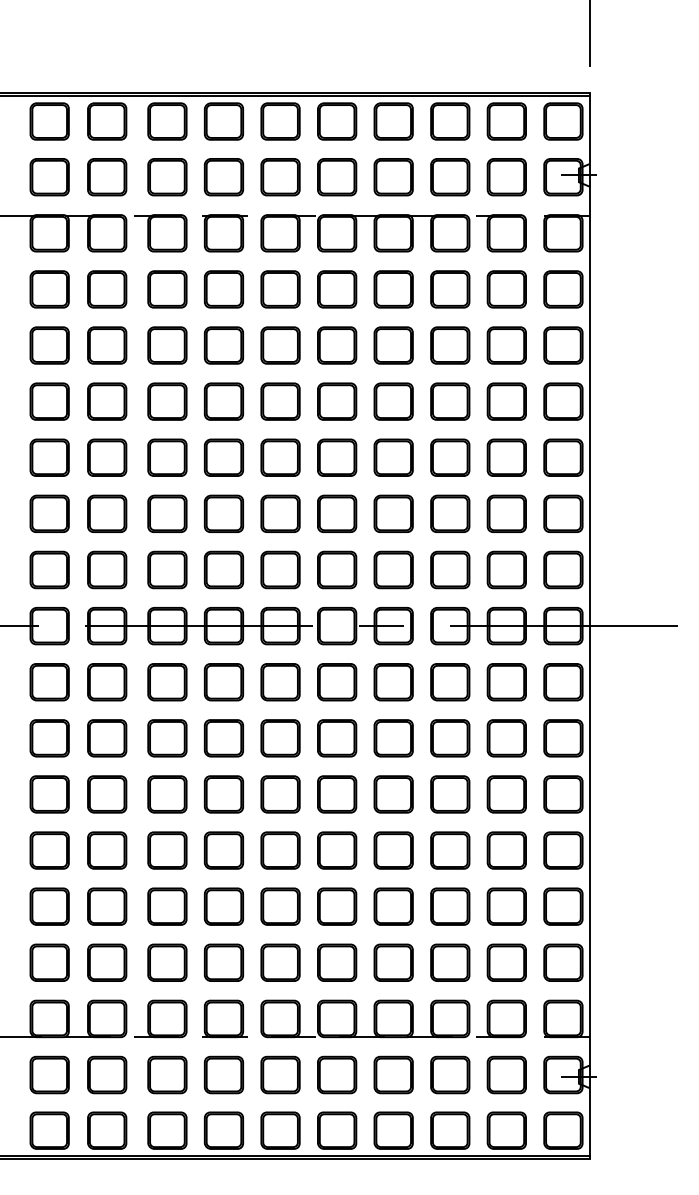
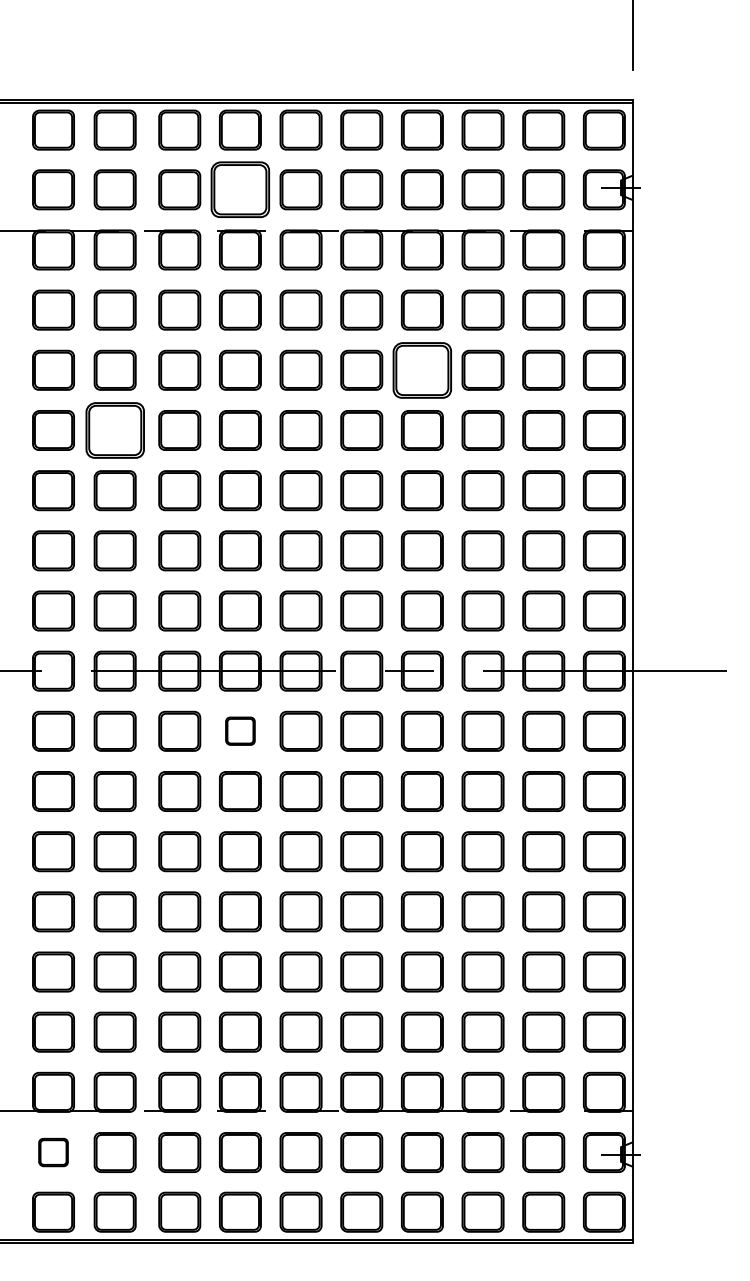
part: (224, 176) -> (240, 189), size x1.4
part: (393, 344) -> (422, 369), size x1.4
part: (106, 401) -> (114, 430), size x1.4
part: (224, 681) -> (240, 730), size x0.7
part: (49, 1074) -> (53, 1152), size x0.7

